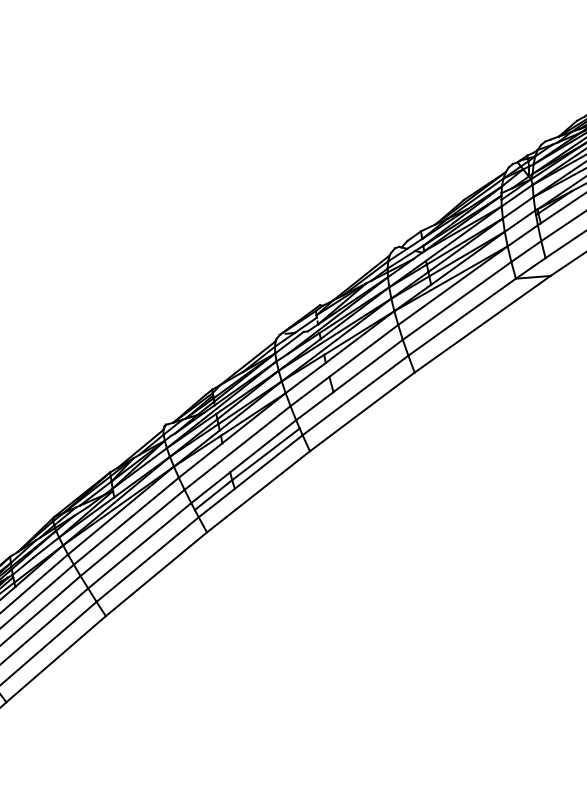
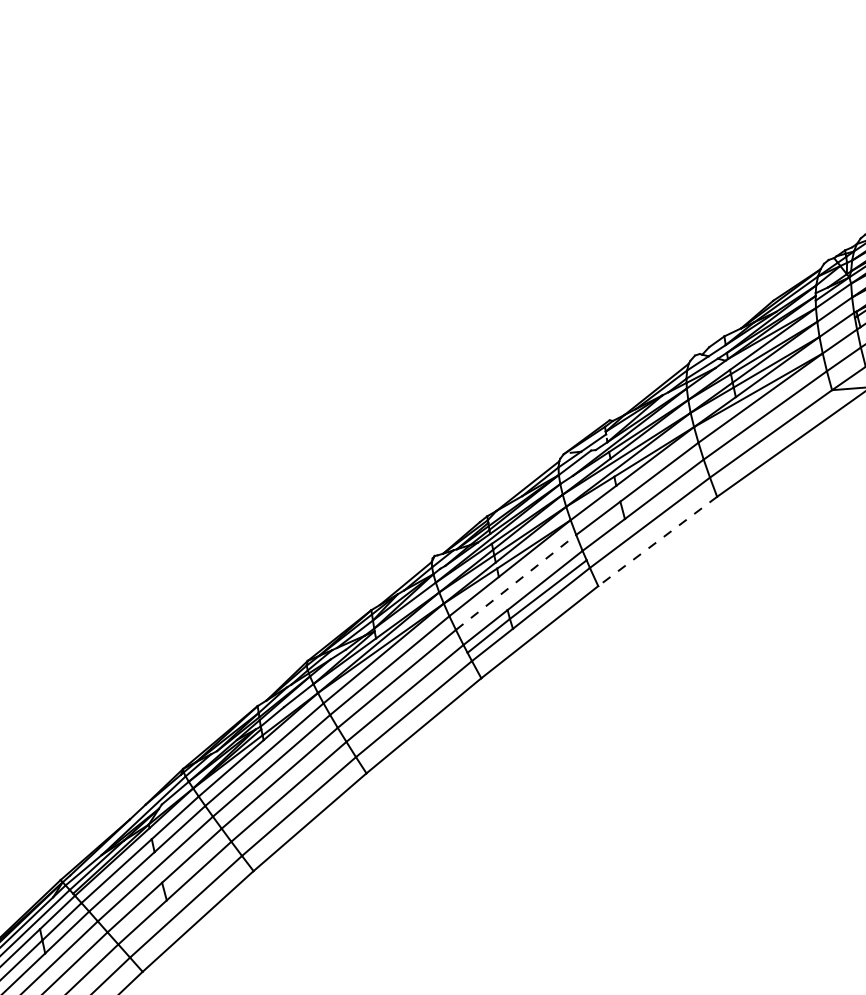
line: (362, 411) -> (657, 541), solid -> dashed
line: (237, 448) -> (516, 582), solid -> dashed

